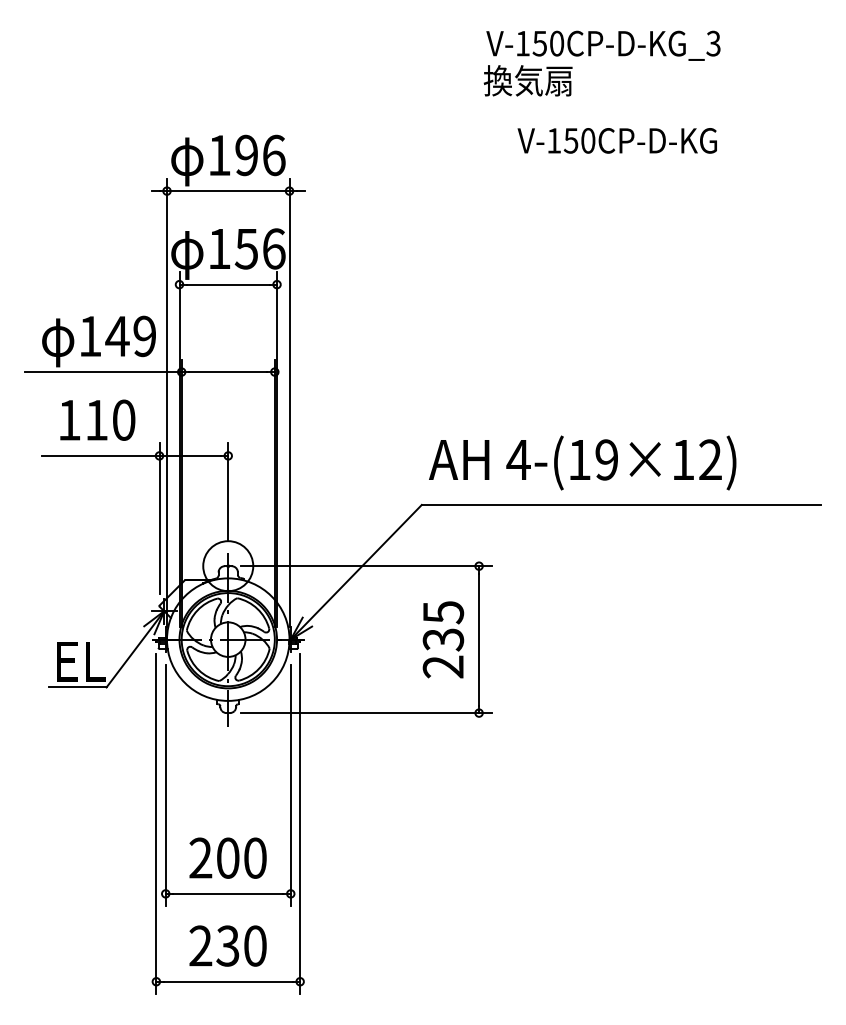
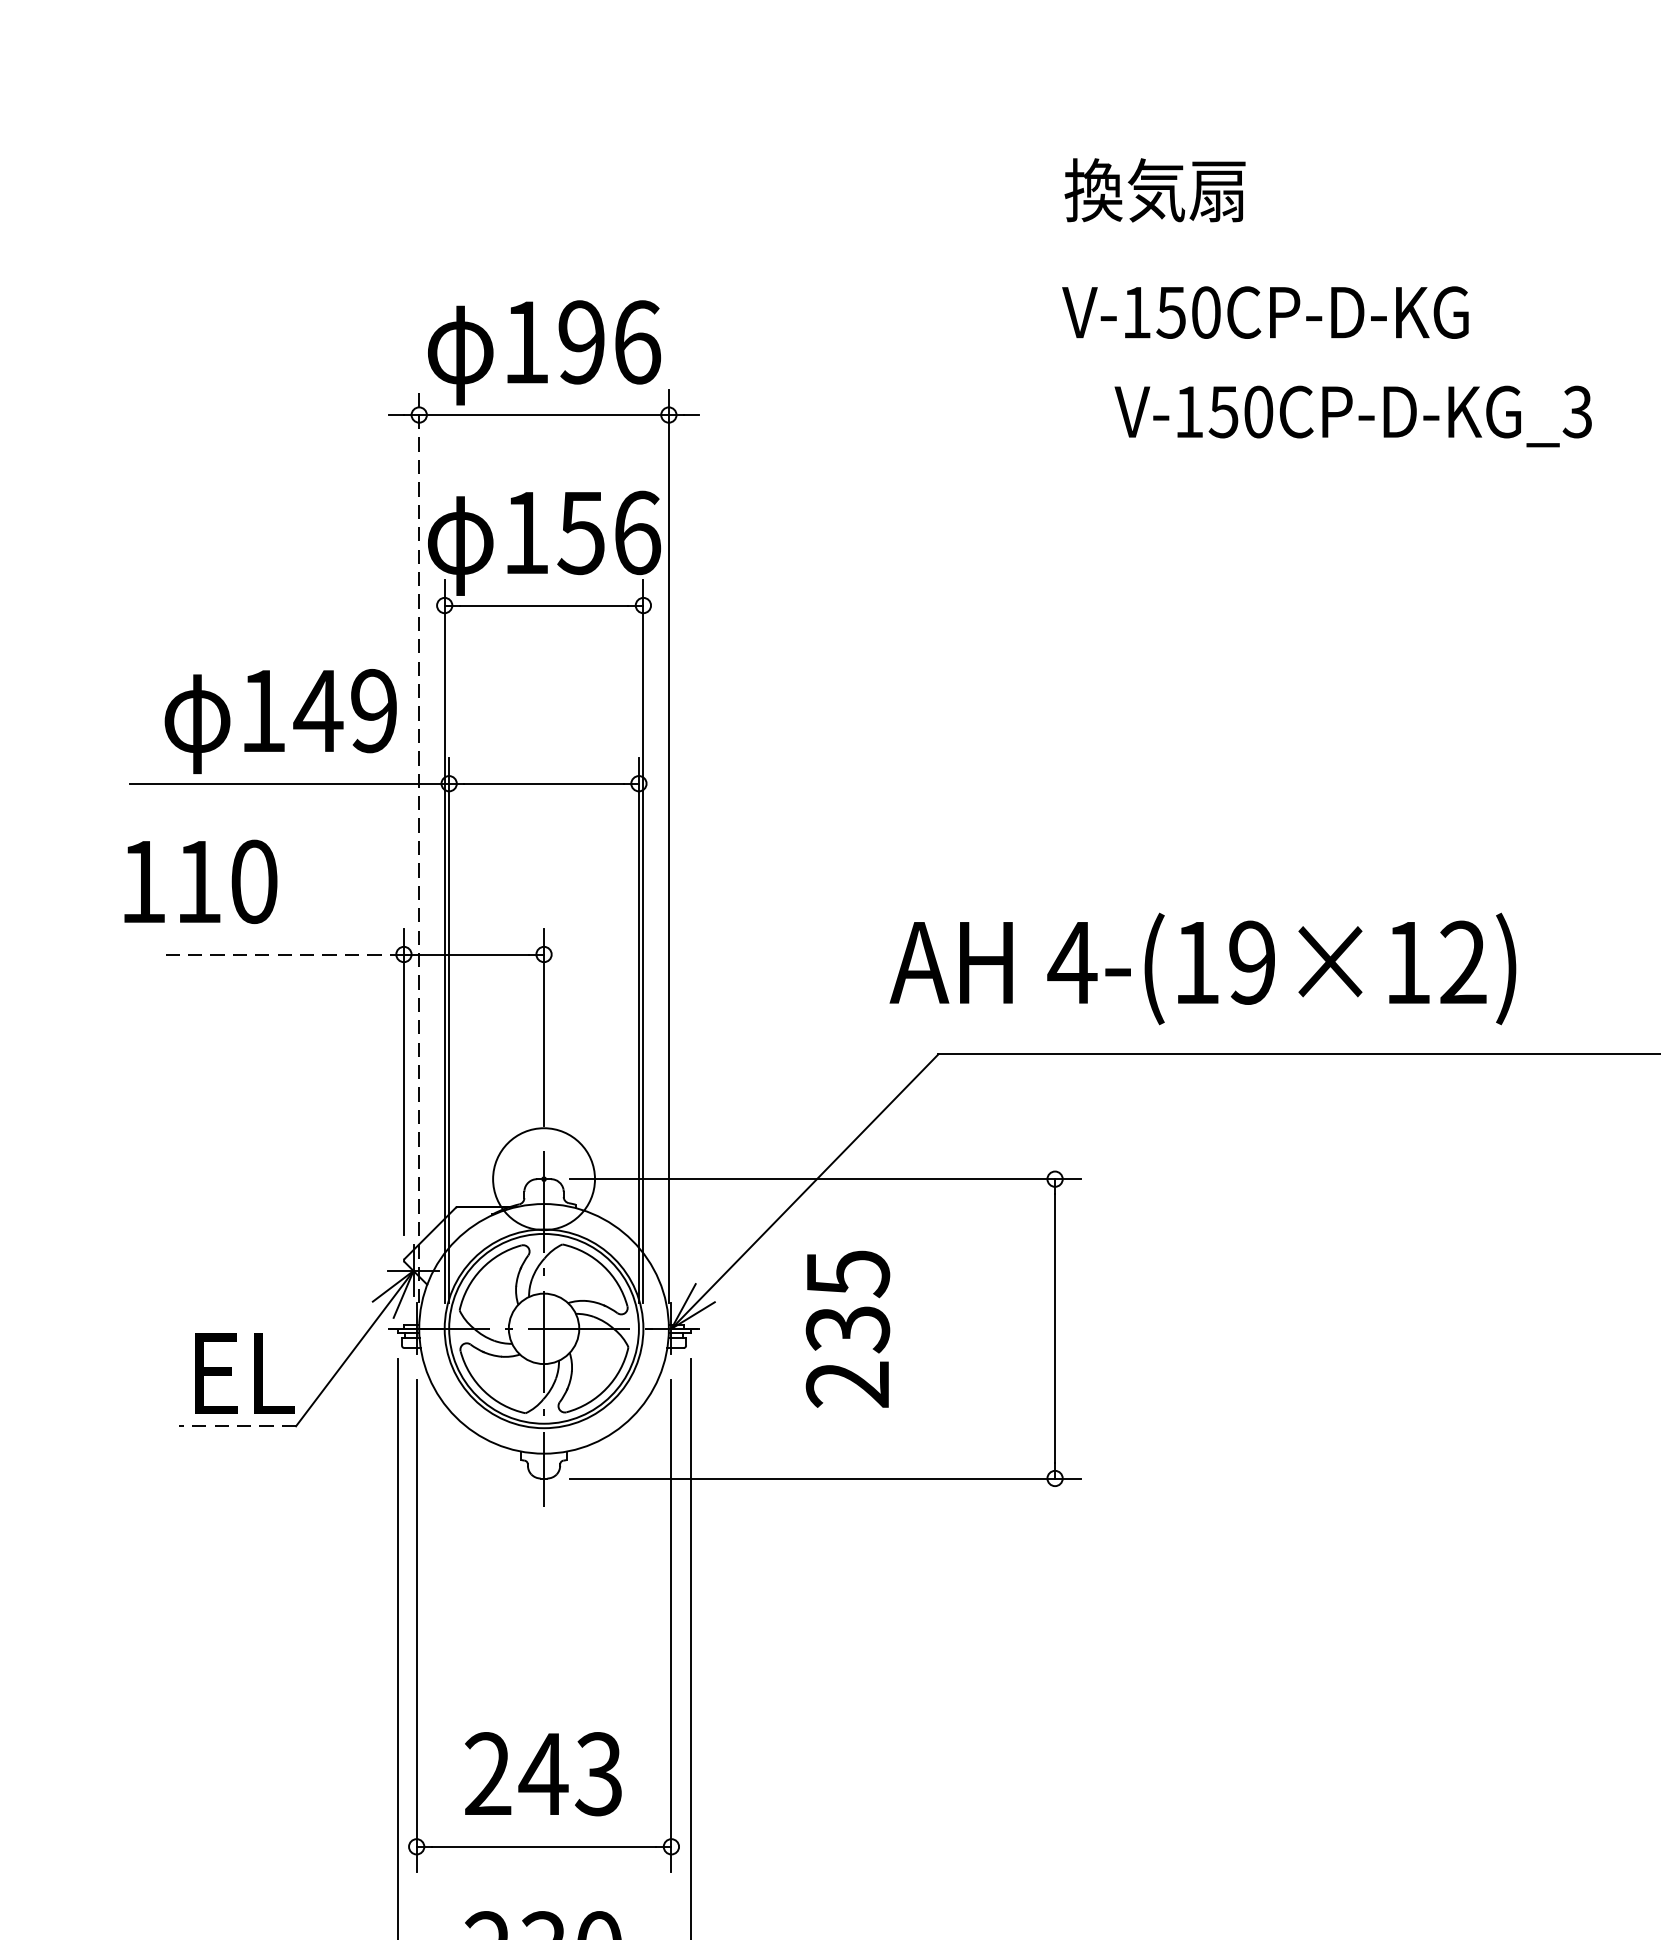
text: (603, 45) -> (1353, 415), moved
text: (616, 140) -> (1263, 311), moved
line: (167, 402) -> (420, 845), solid -> dashed
text: (97, 419) -> (200, 880), moved
line: (100, 455) -> (283, 953), solid -> dashed
text: (582, 462) -> (1202, 967), moved
text: (443, 639) -> (848, 1328), moved
line: (77, 687) -> (236, 1426), solid -> dashed
text: (240, 857) -> (568, 1772), 200 -> 243

